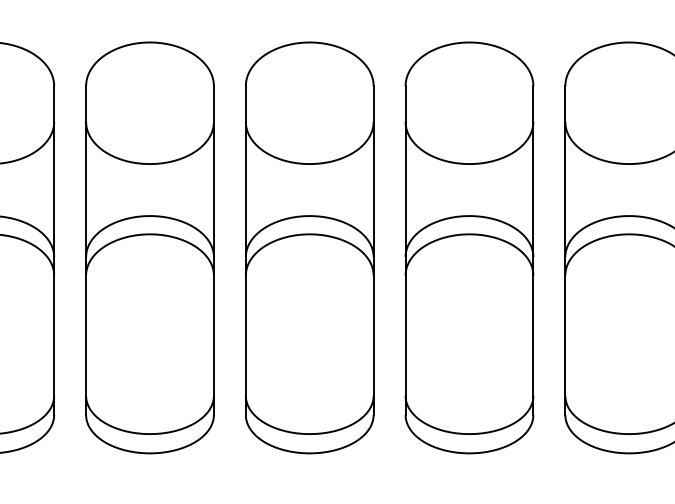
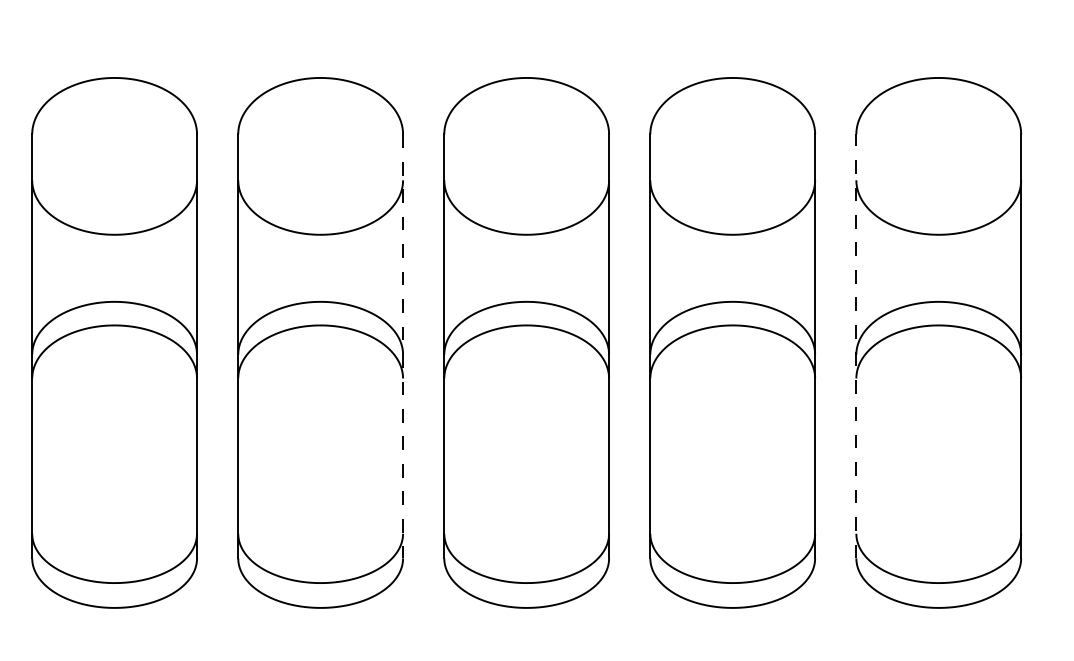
line: (565, 249) -> (856, 345), solid -> dashed
line: (214, 250) -> (403, 346), solid -> dashed

